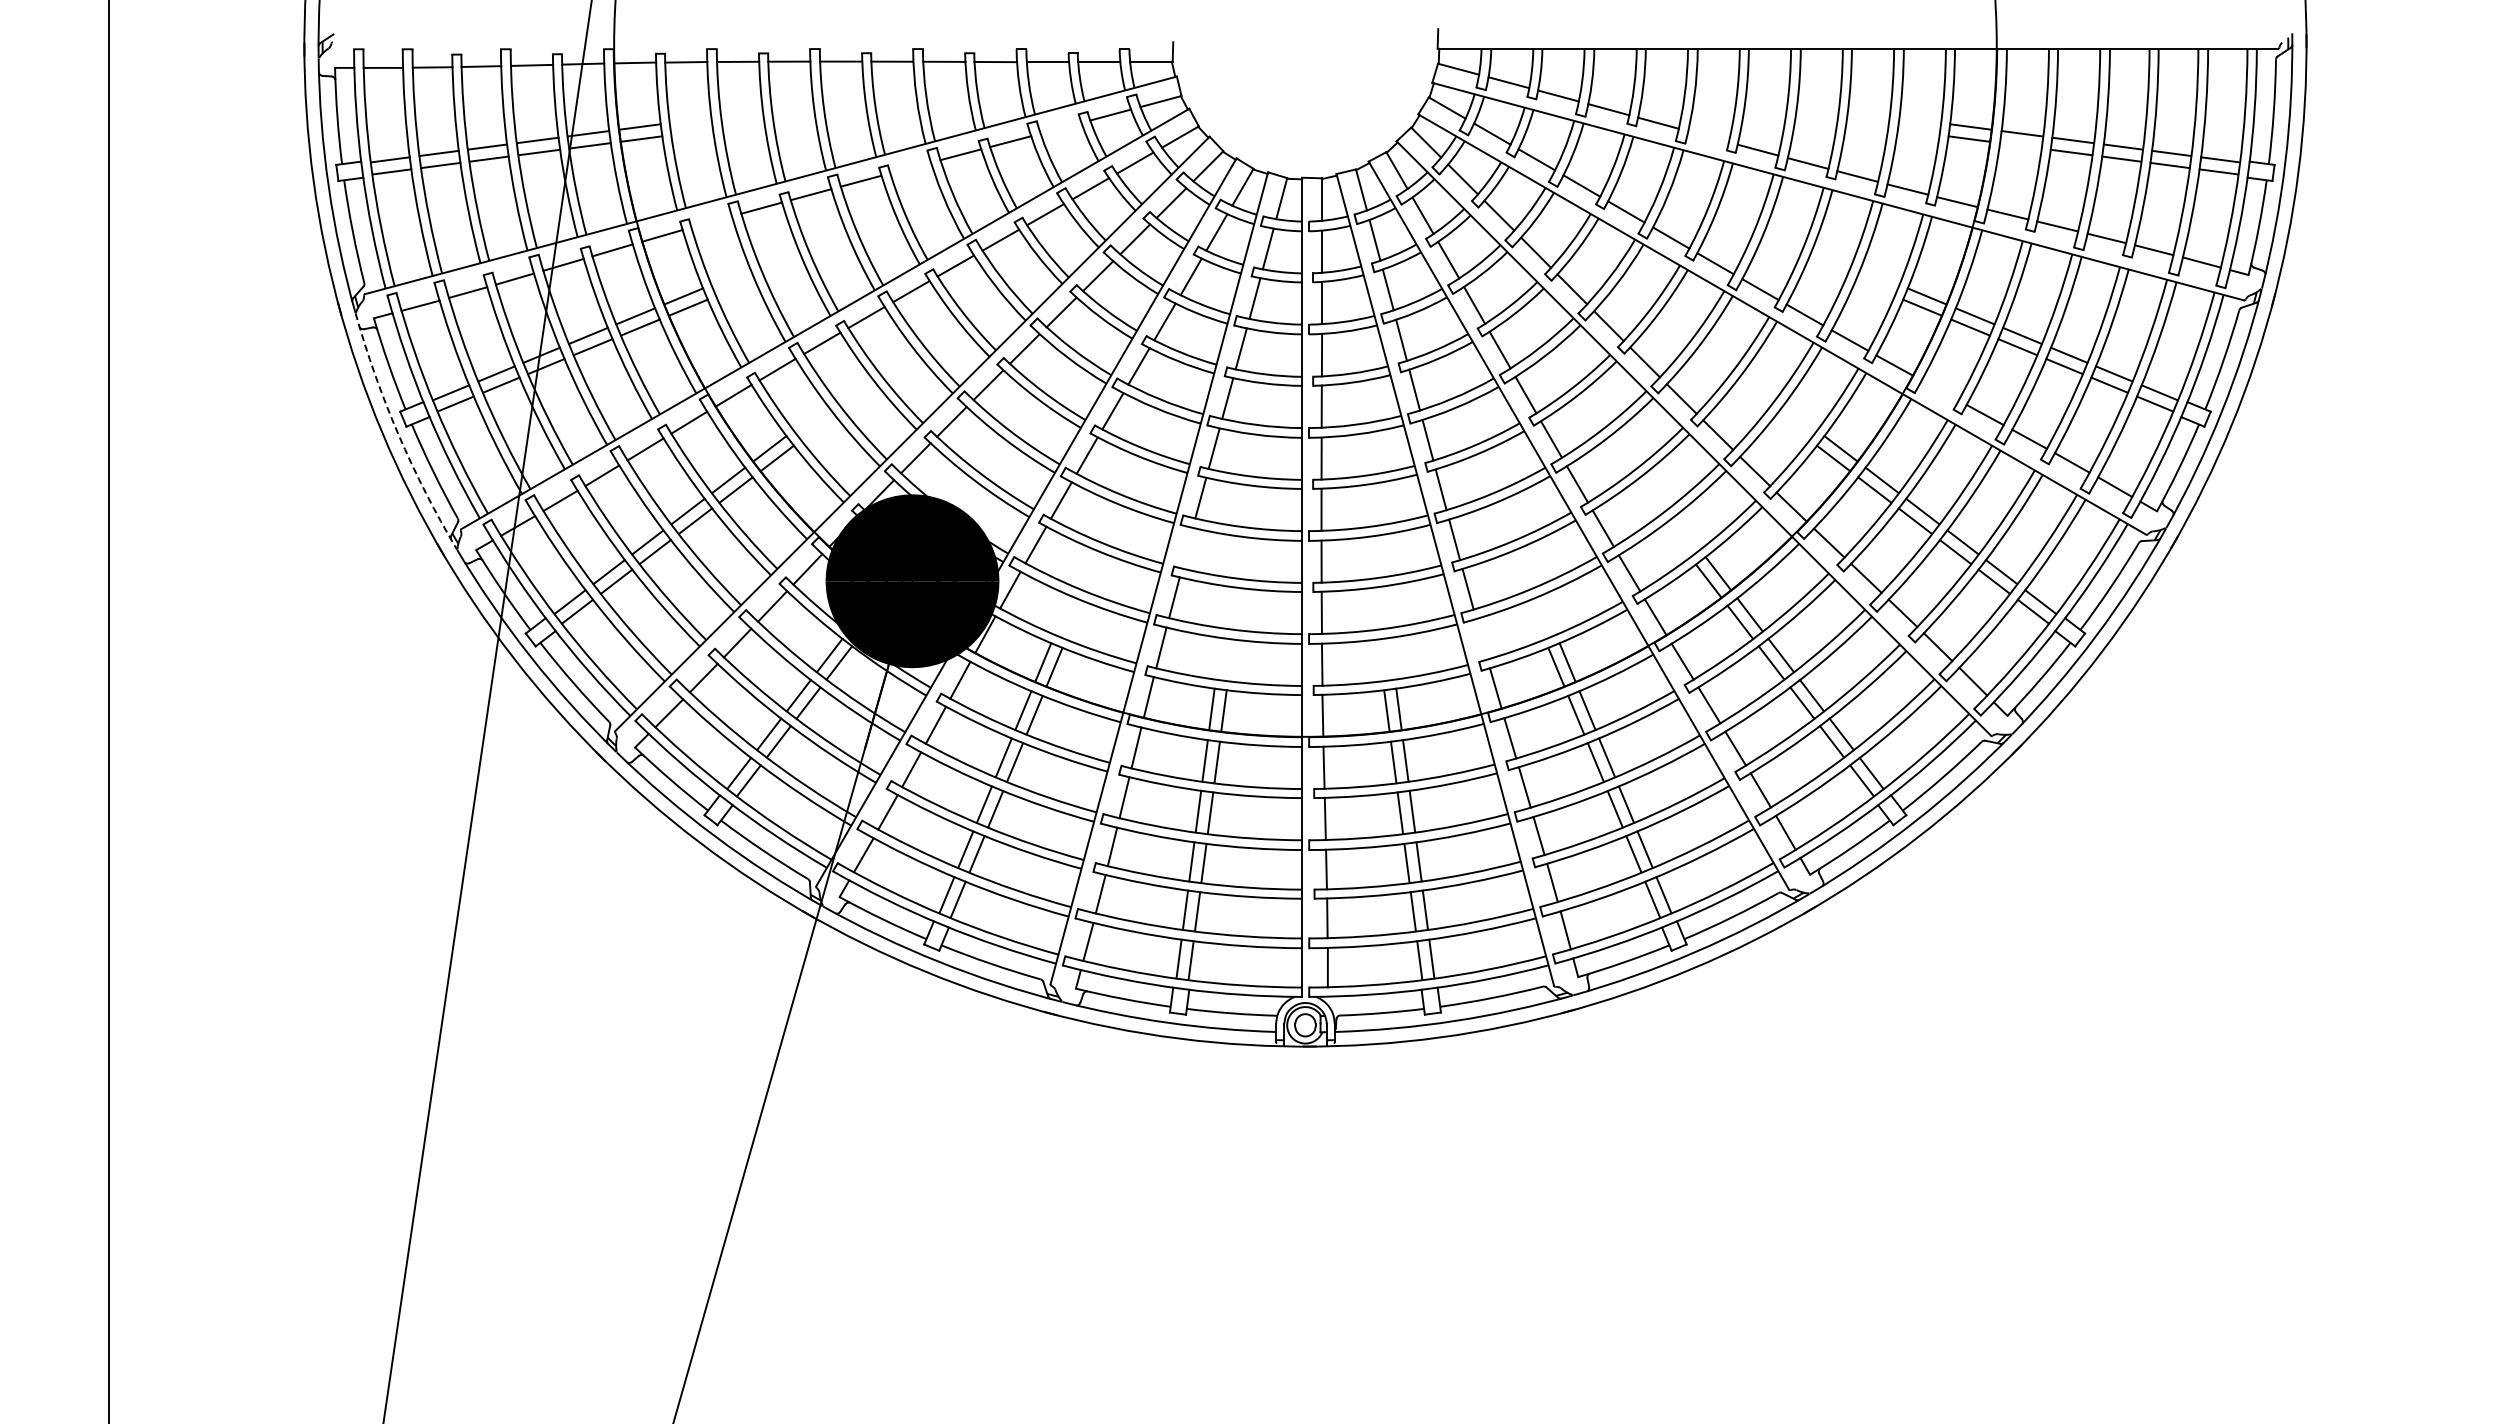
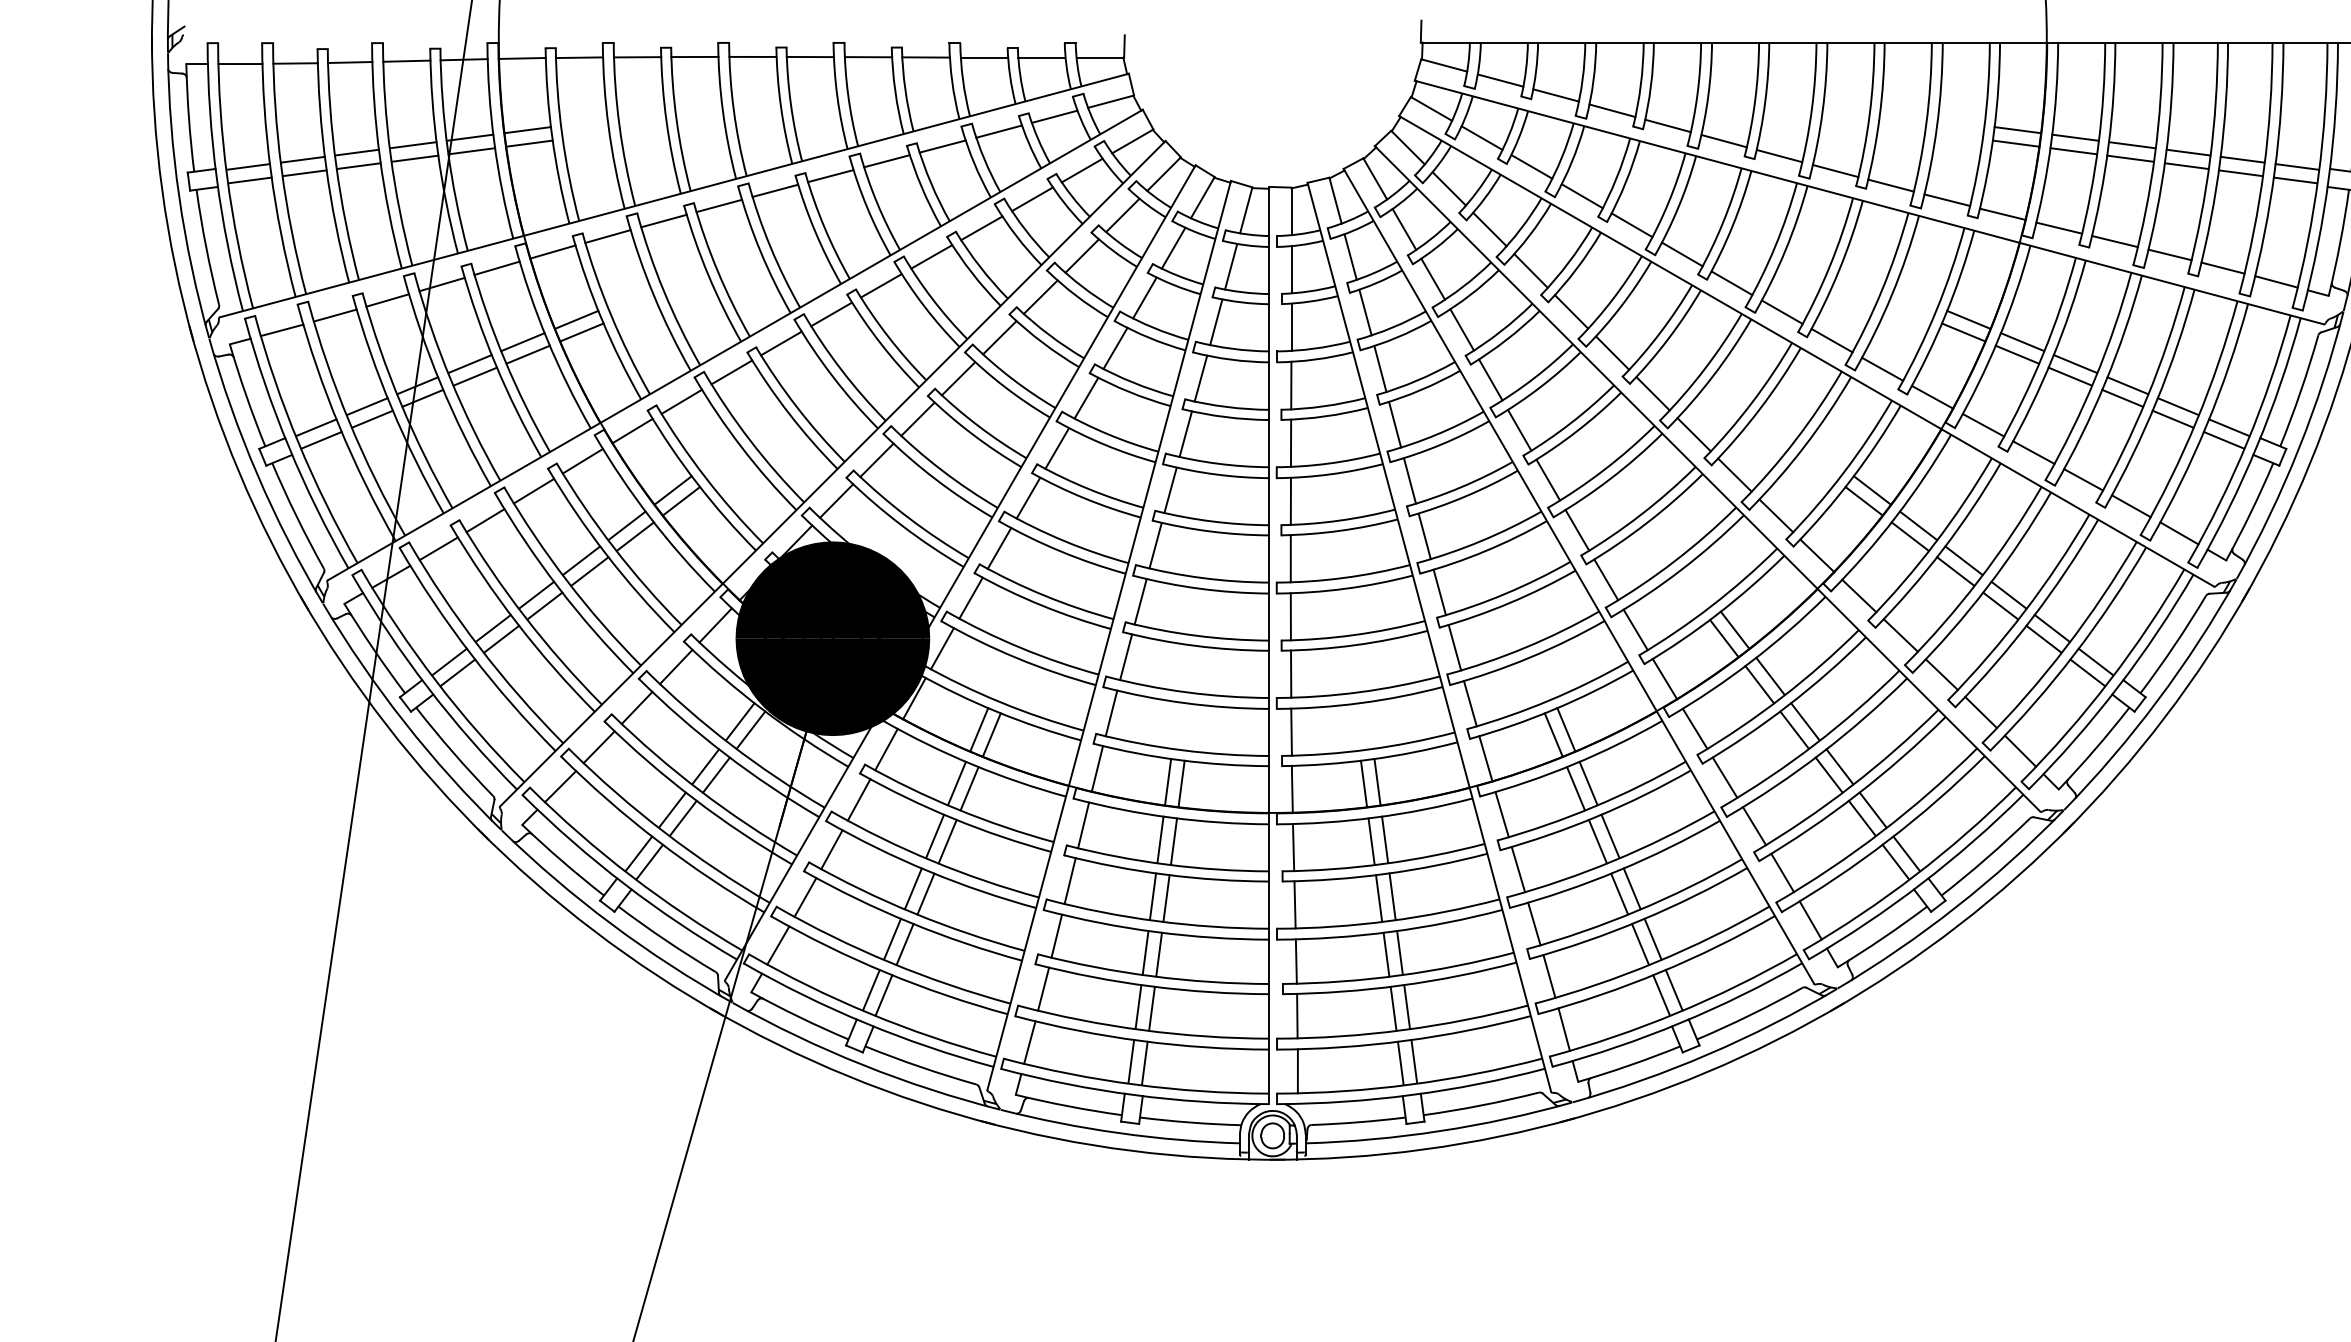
line: (1060, 127) -> (998, 130), added
line: (1708, 136) -> (1724, 140), added
line: (2020, 145) -> (2073, 150), added
line: (910, 167) -> (830, 175), added
line: (711, 221) -> (607, 235), added
line: (1939, 390) -> (1982, 425), added
arc: (398, 434) -> (257, 474), dashed -> solid
line: (1187, 547) -> (1140, 600), added
line: (1481, 639) -> (1469, 703), added

